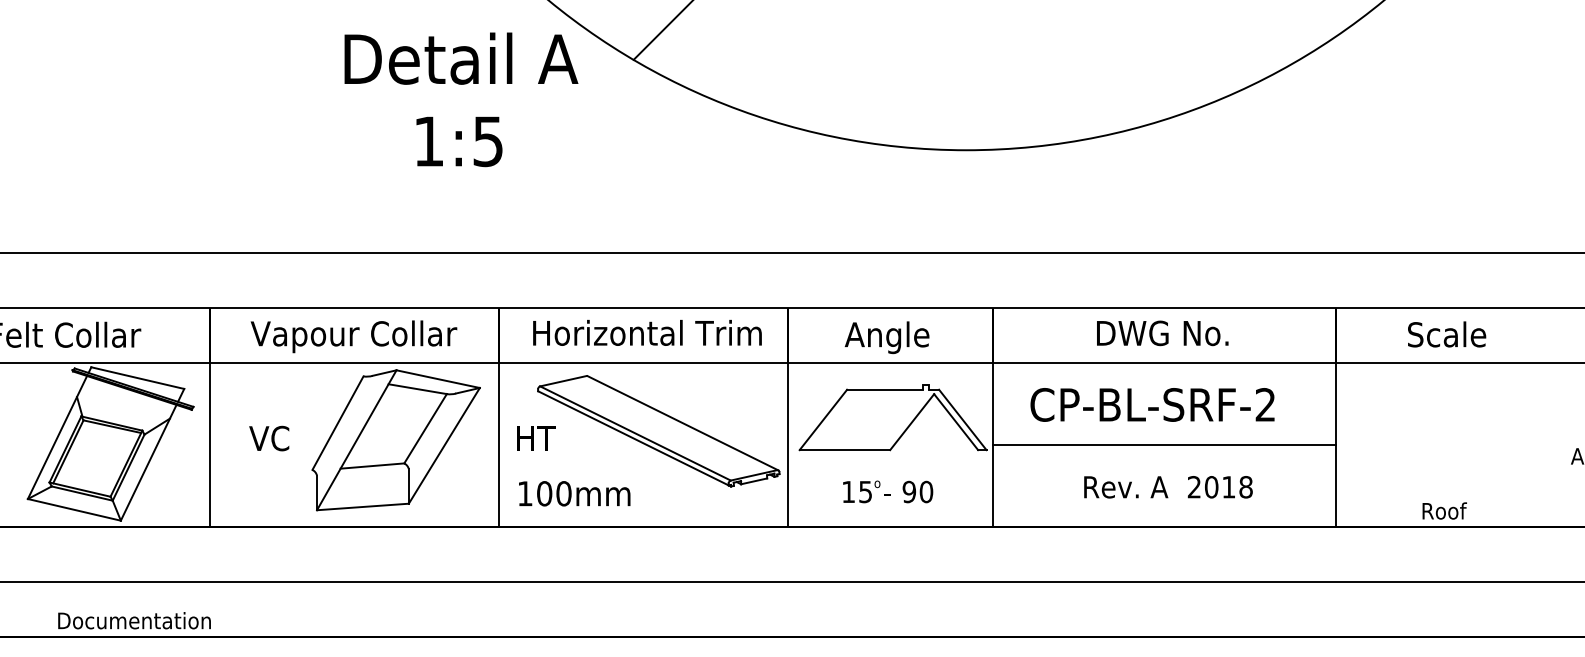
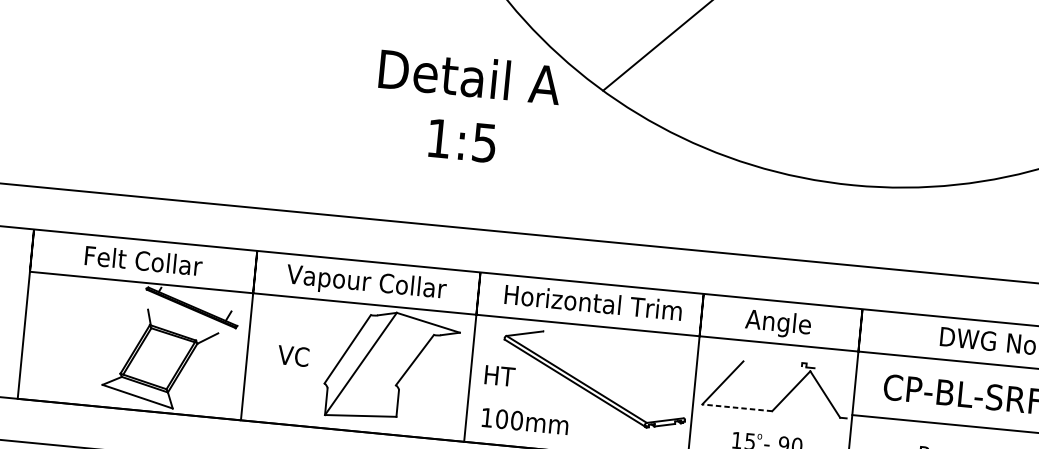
line: (137, 377) -> (196, 299), removed
line: (417, 389) -> (411, 329), removed
line: (884, 389) -> (772, 363), removed
line: (962, 419) -> (830, 392), removed
line: (682, 423) -> (613, 375), removed
line: (57, 437) -> (129, 339), removed
line: (443, 445) -> (427, 374), removed
line: (844, 450) -> (736, 408), solid -> dashed
line: (148, 462) -> (198, 365), removed
line: (372, 465) -> (371, 384), removed

